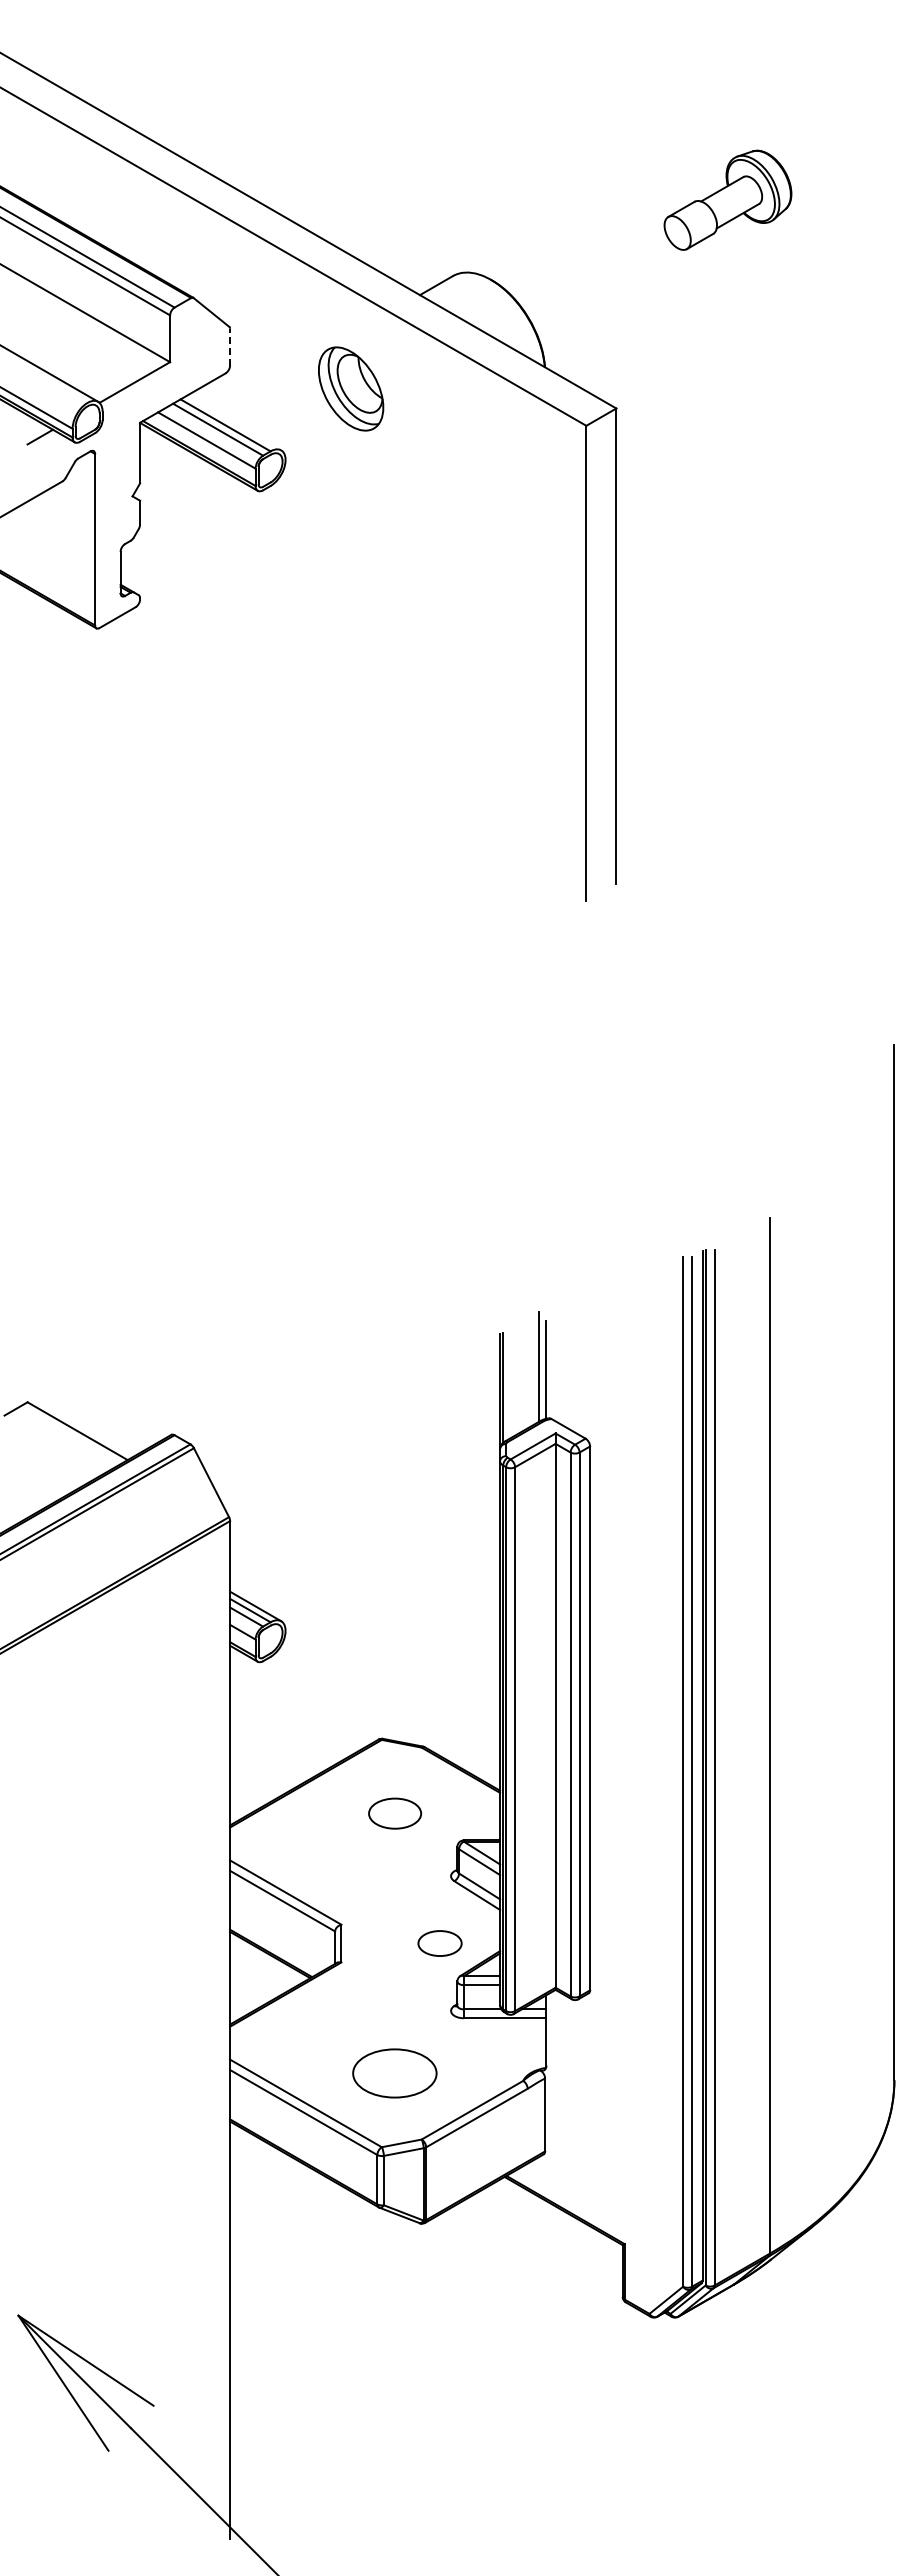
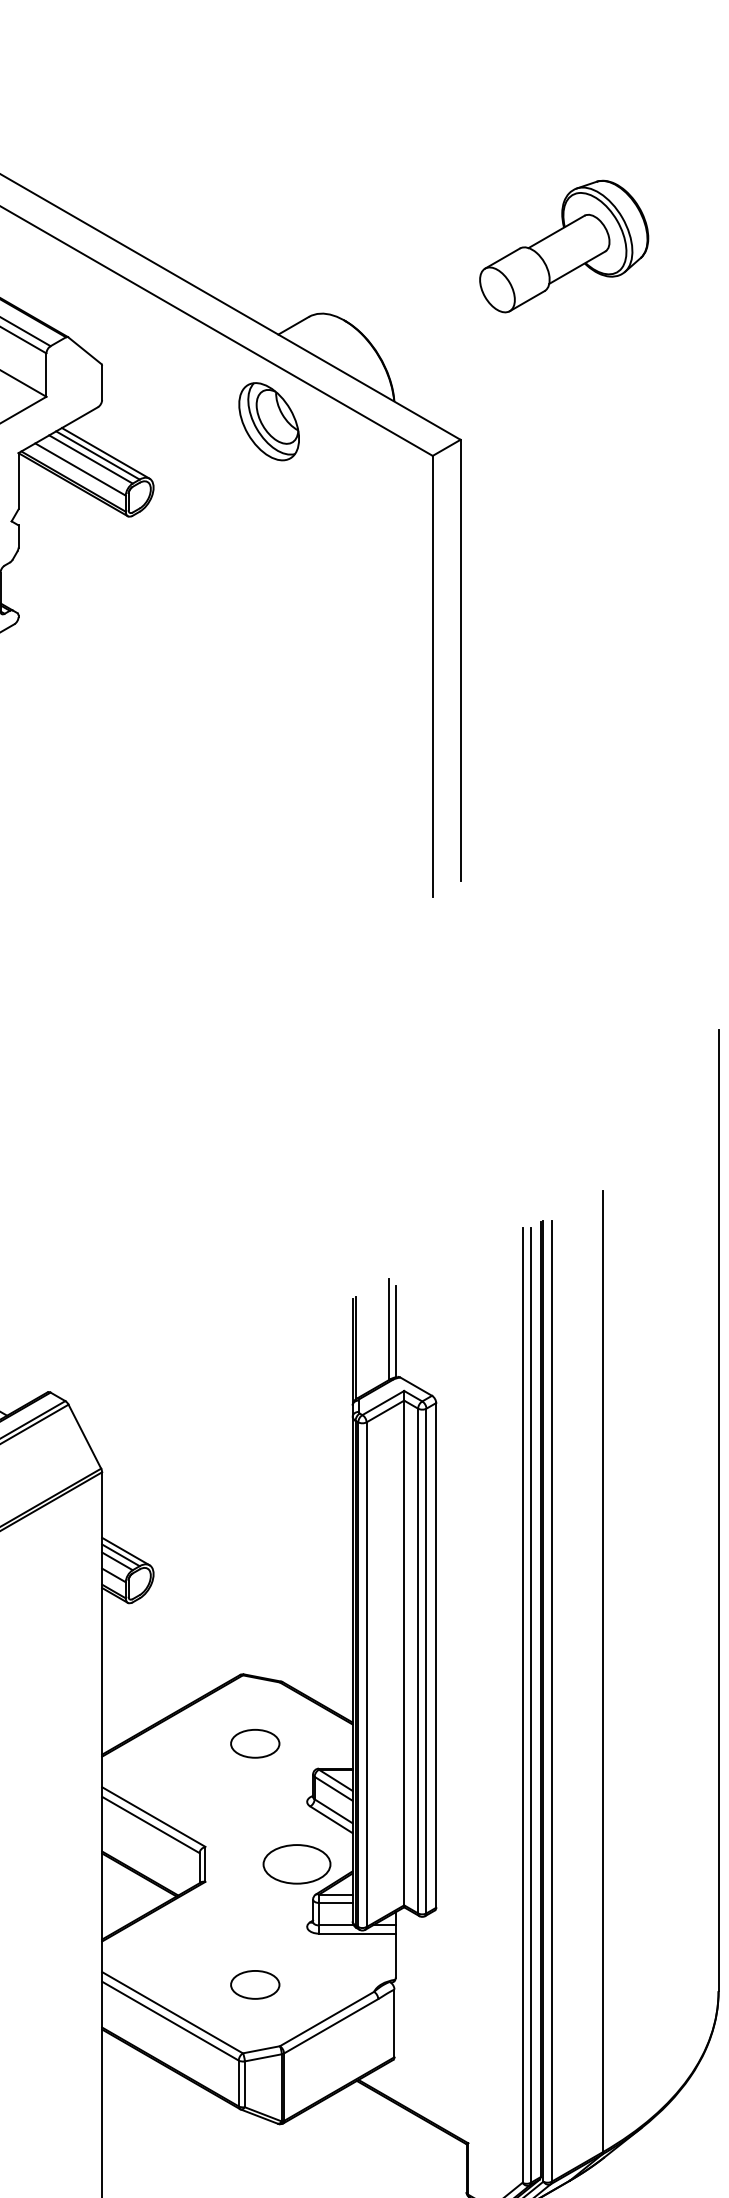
part: (727, 200) -> (563, 246), size x1.43
line: (230, 346) -> (102, 382), dashed -> solid
part: (351, 388) -> (269, 421), moved
line: (233, 422) -> (105, 452), added
part: (439, 1943) -> (296, 1864), size x1.67
part: (395, 2073) -> (255, 1984), size x0.62

